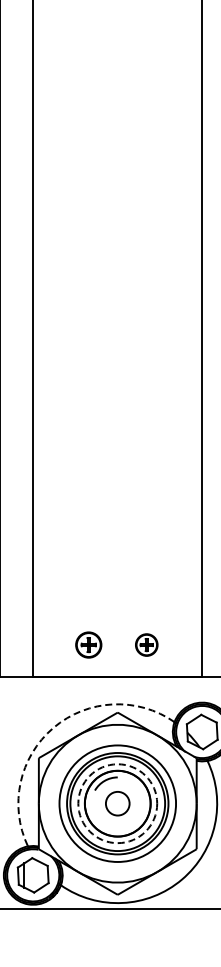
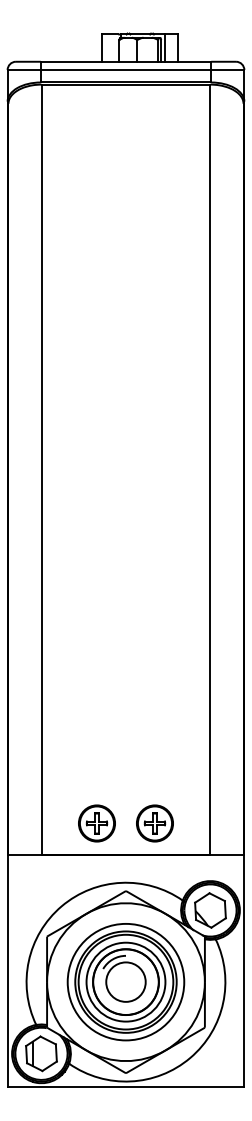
part: (88, 645) -> (96, 823), size x1.43
part: (146, 645) -> (154, 823), size x1.67
arc: (53, 728) -> (61, 906), dashed -> solid
circle: (117, 803) -> (125, 981), dashed -> solid
circle: (117, 803) -> (125, 981), size x1.67

